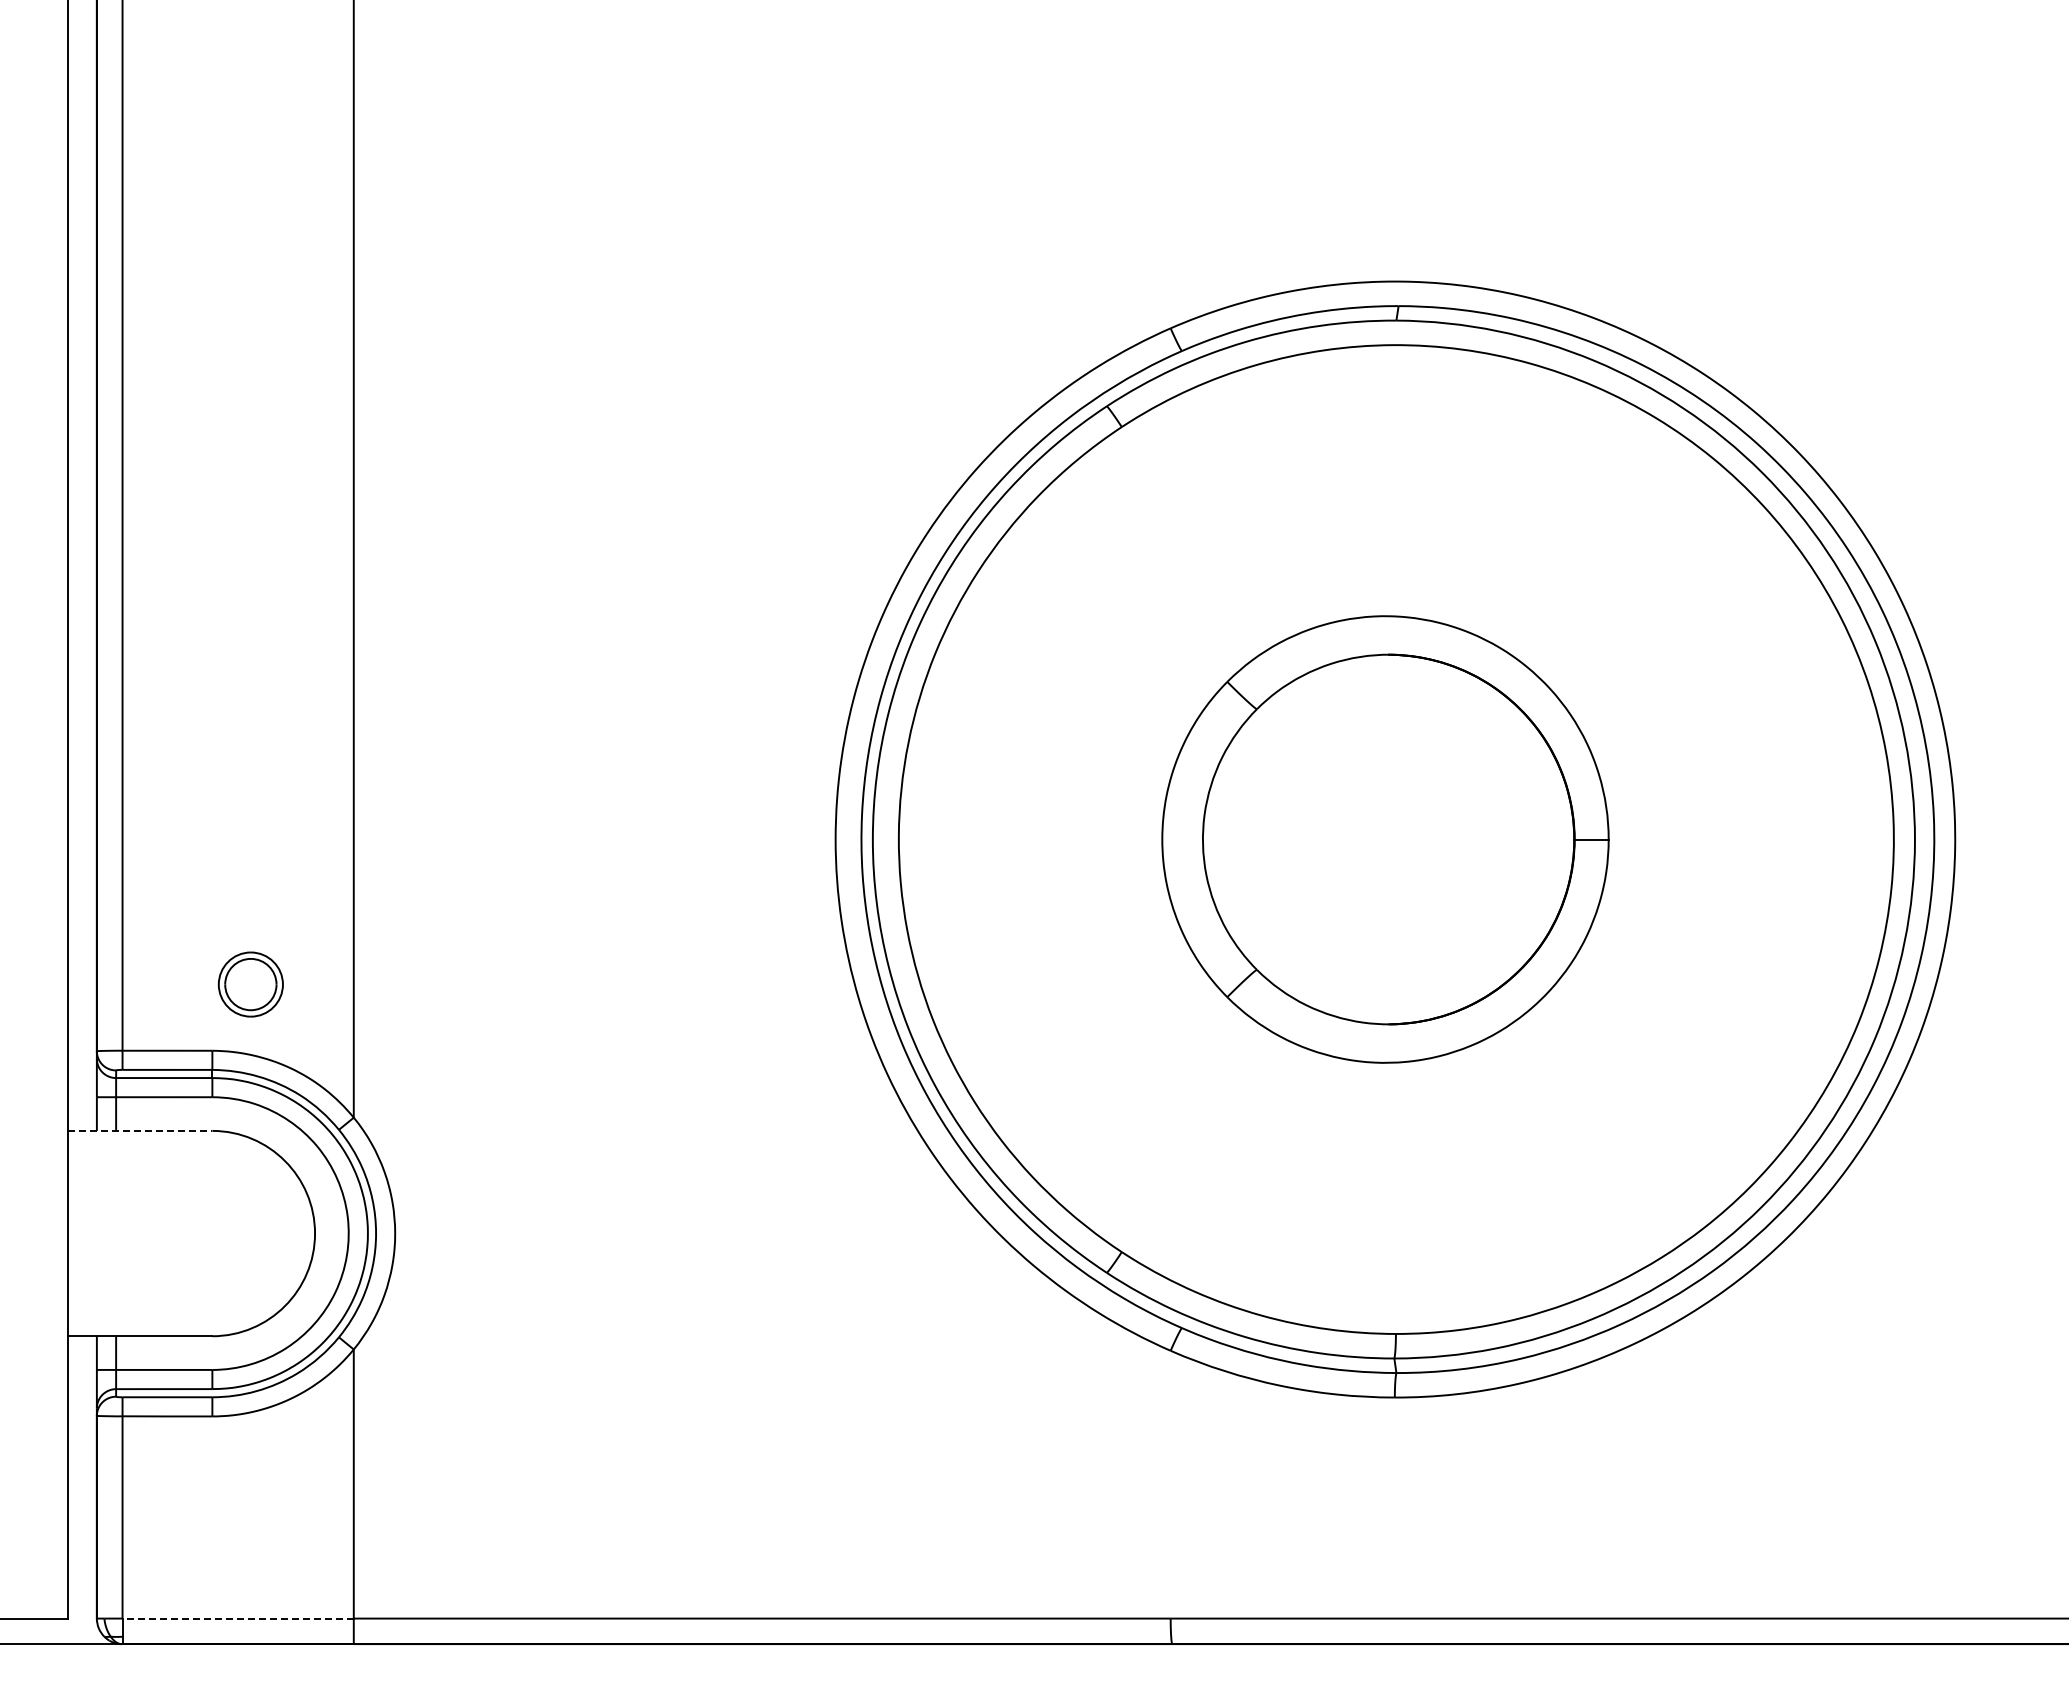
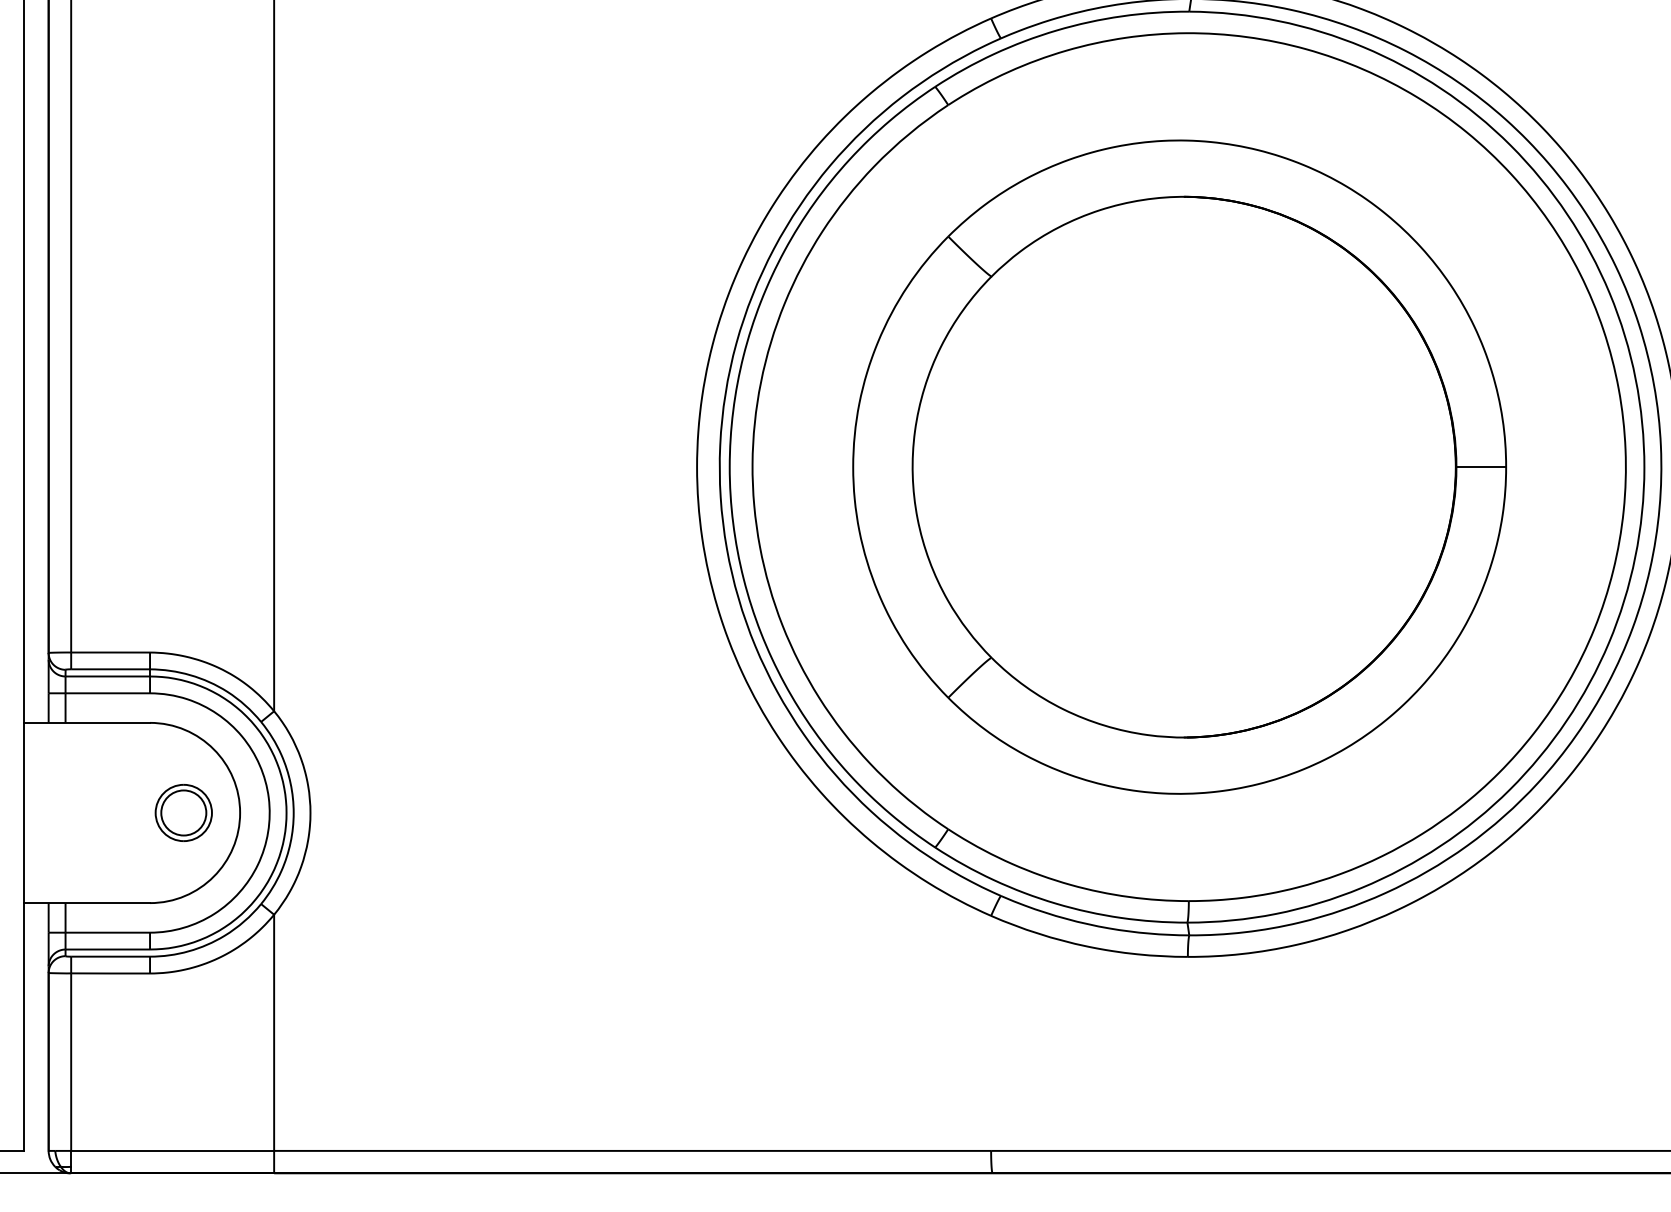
part: (1385, 839) -> (1179, 467), size x1.67
part: (250, 984) -> (183, 812), moved
line: (140, 1130) -> (86, 722), dashed -> solid
line: (238, 1618) -> (172, 1150), dashed -> solid

